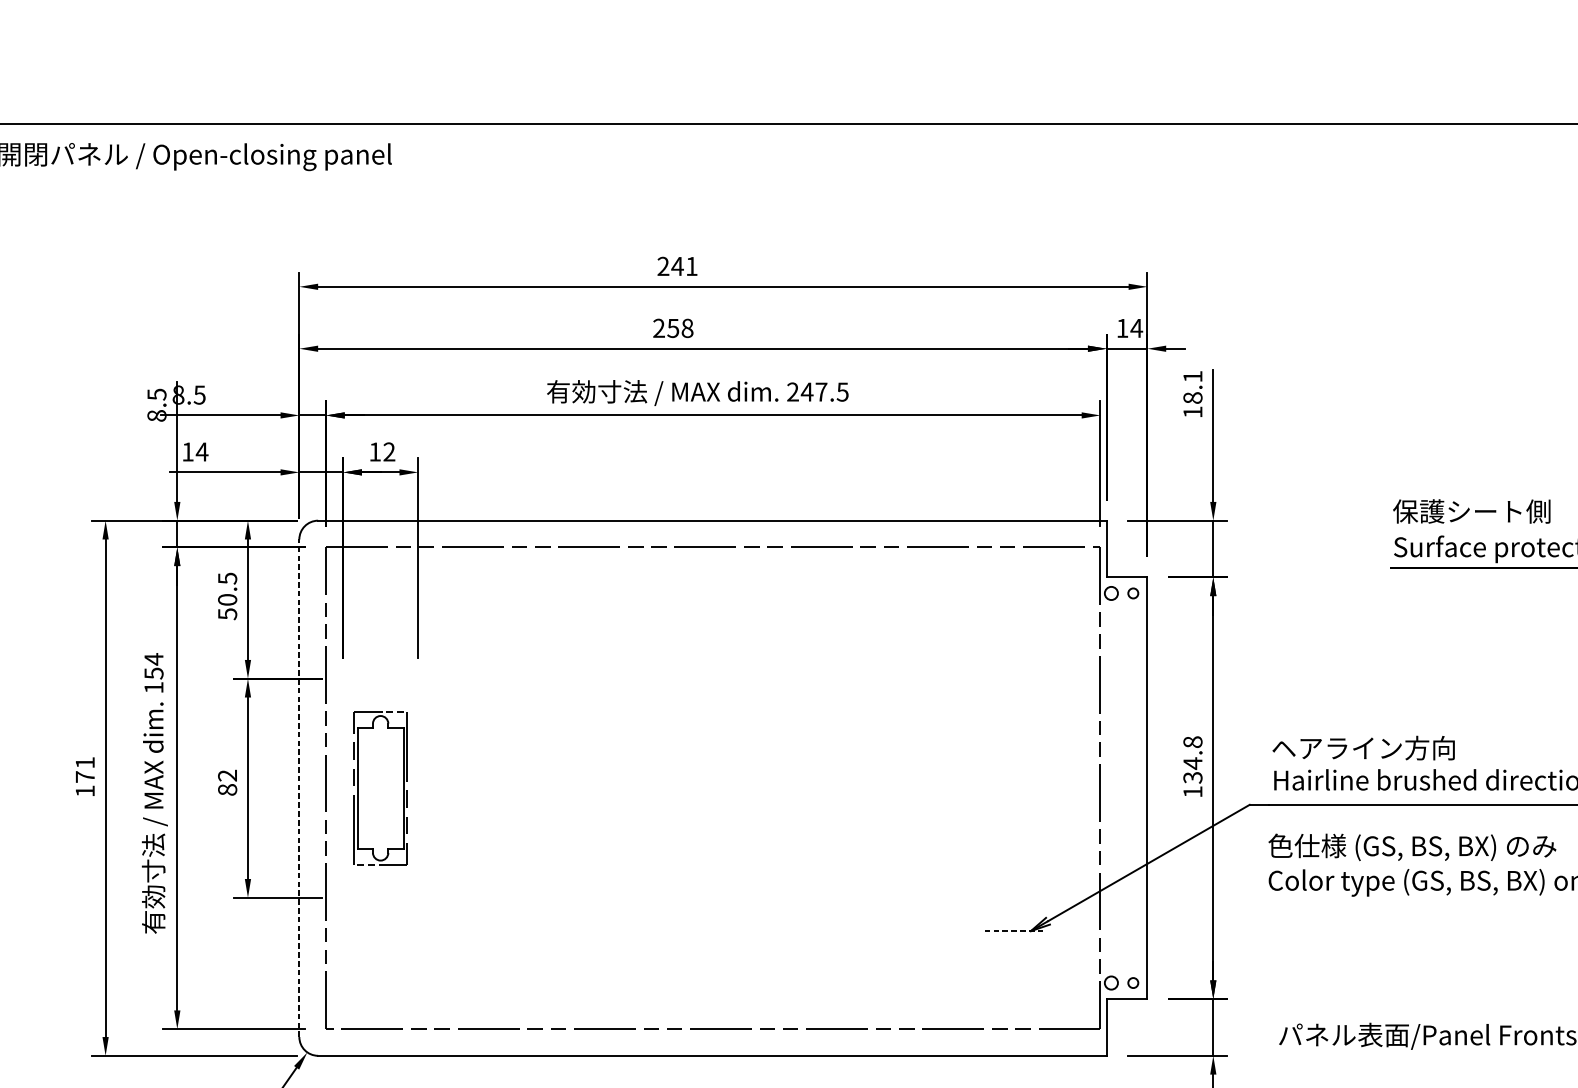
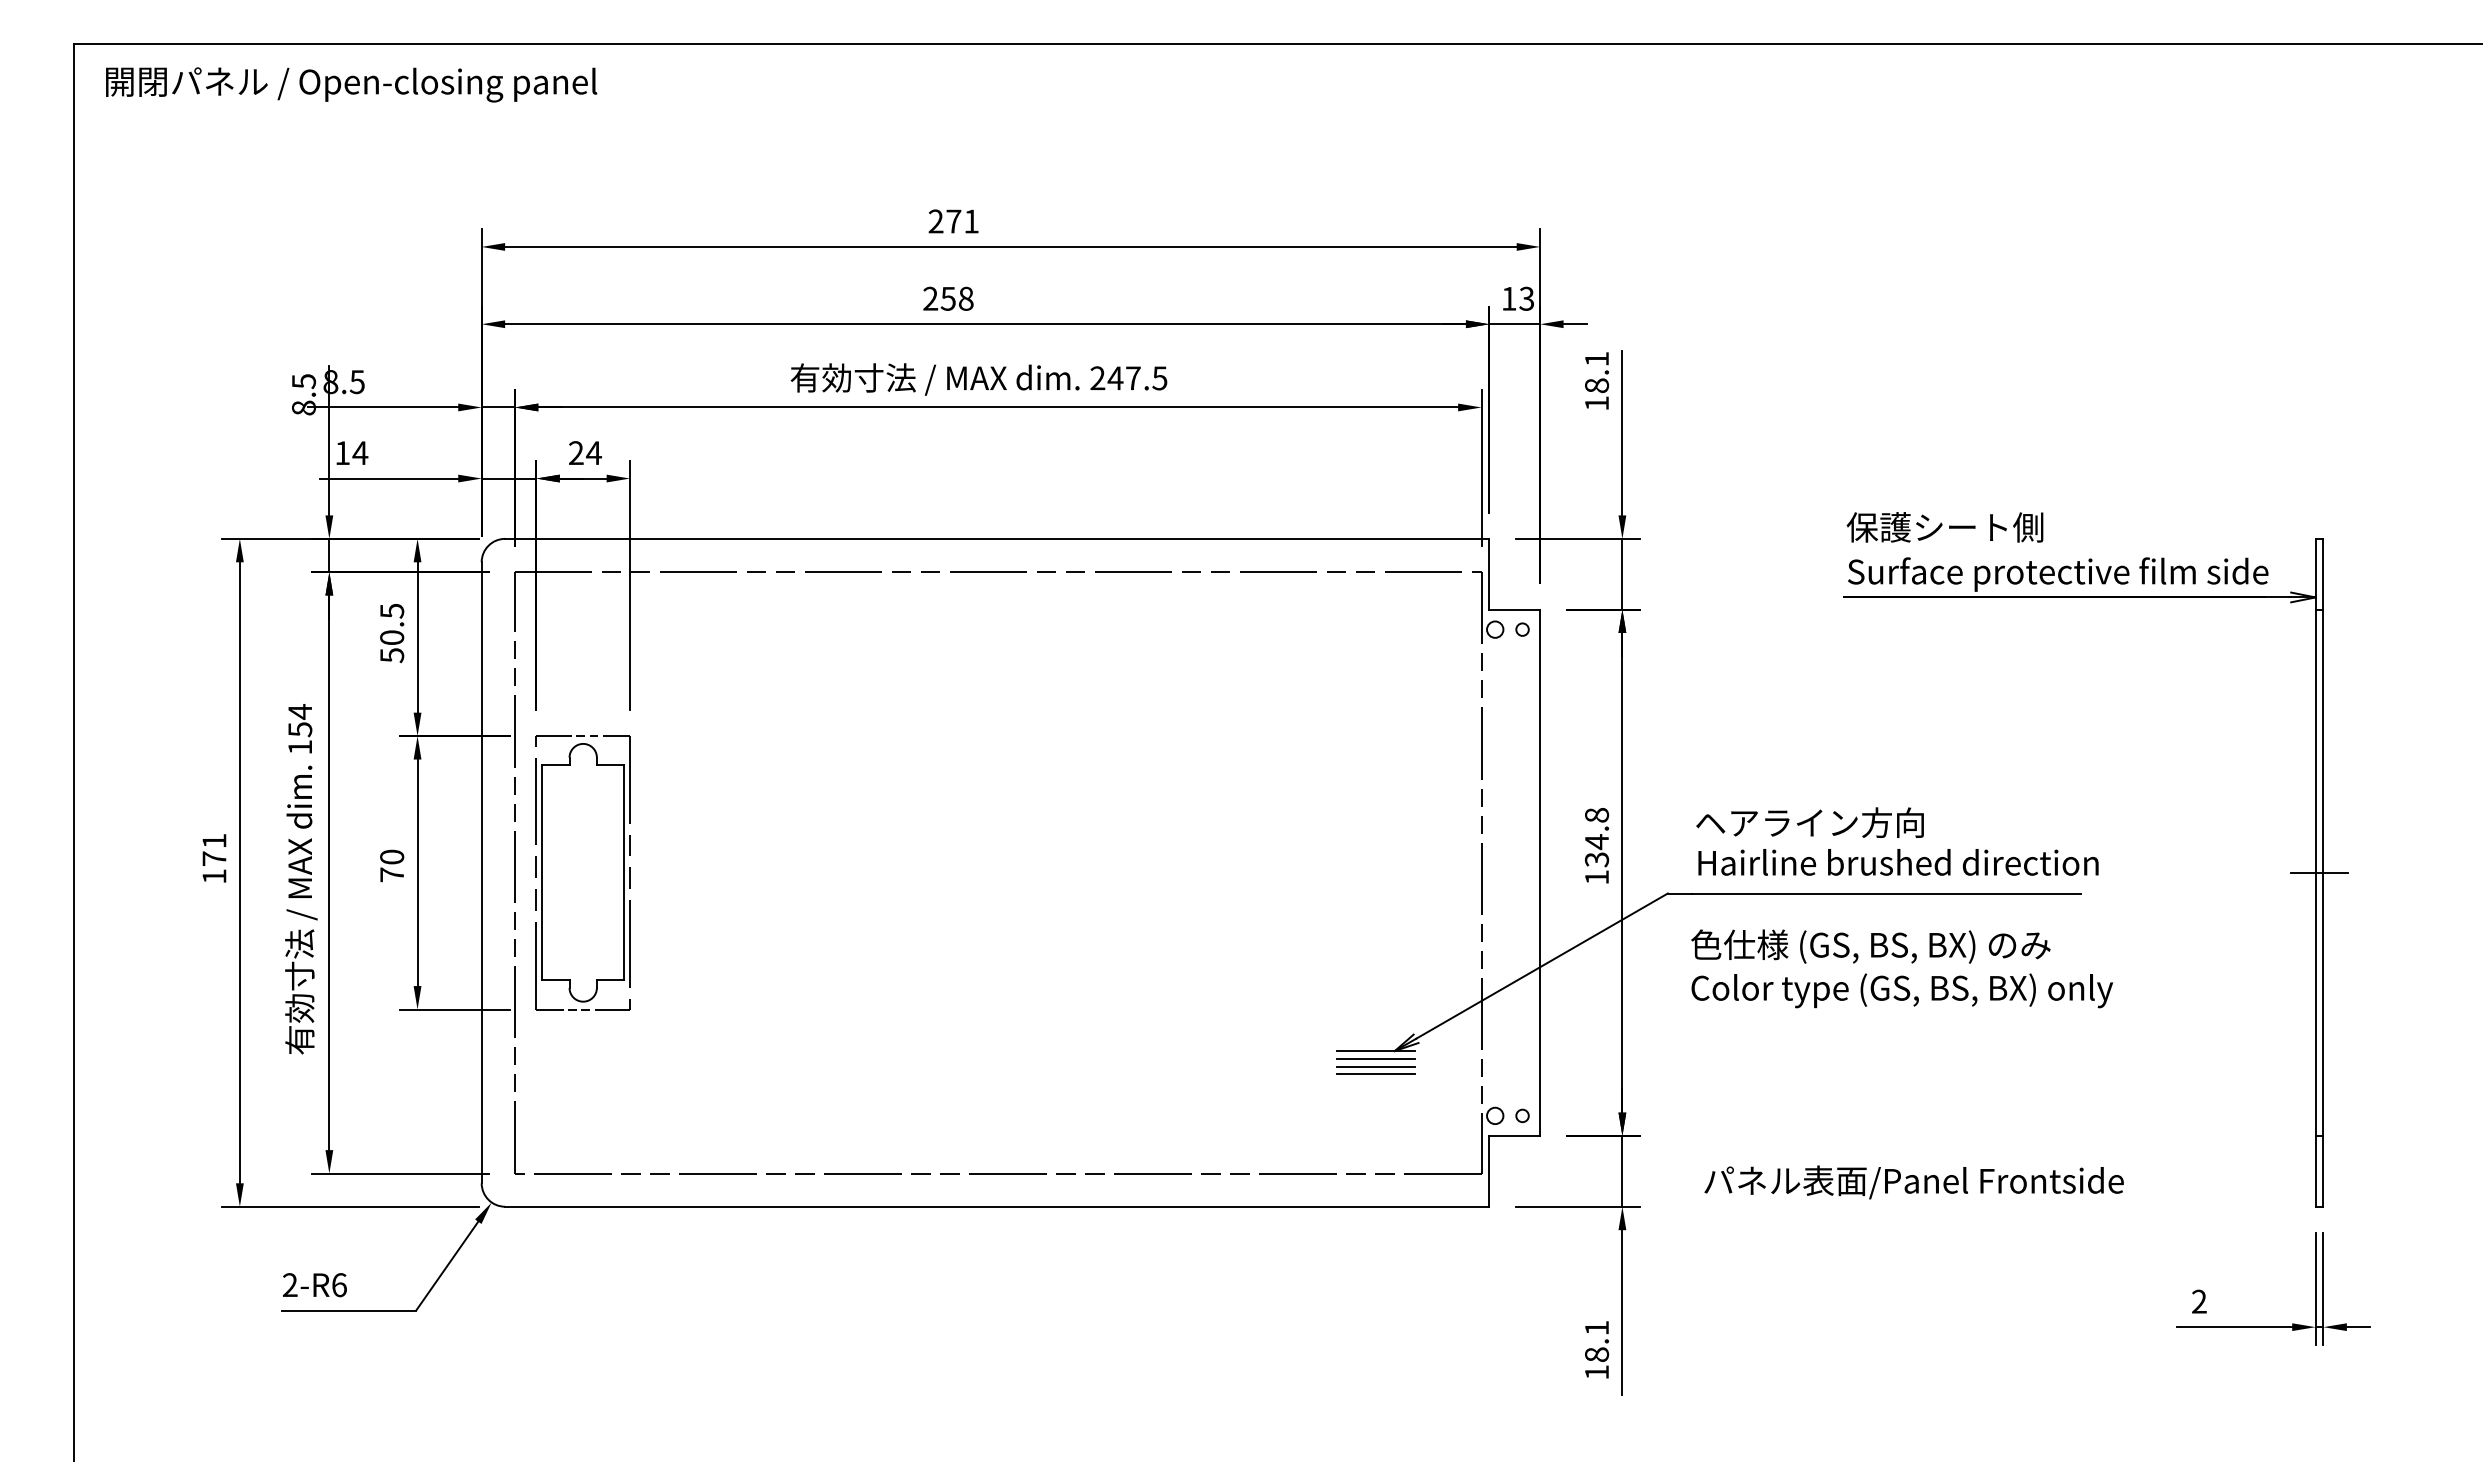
text: (677, 266) -> (953, 221), 241 -> 271
text: (1136, 328) -> (1526, 298), 14 -> 13
text: (382, 451) -> (585, 452), 12 -> 24
text: (227, 782) -> (392, 865), 82 -> 70
line: (299, 788) -> (481, 872), dashed -> solid
part: (380, 788) -> (582, 872), size x1.43
line: (1016, 931) -> (1376, 1051), dashed -> solid
line: (1016, 937) -> (1376, 1058), added
line: (1016, 943) -> (1376, 1066), added
line: (1016, 949) -> (1376, 1074), added

